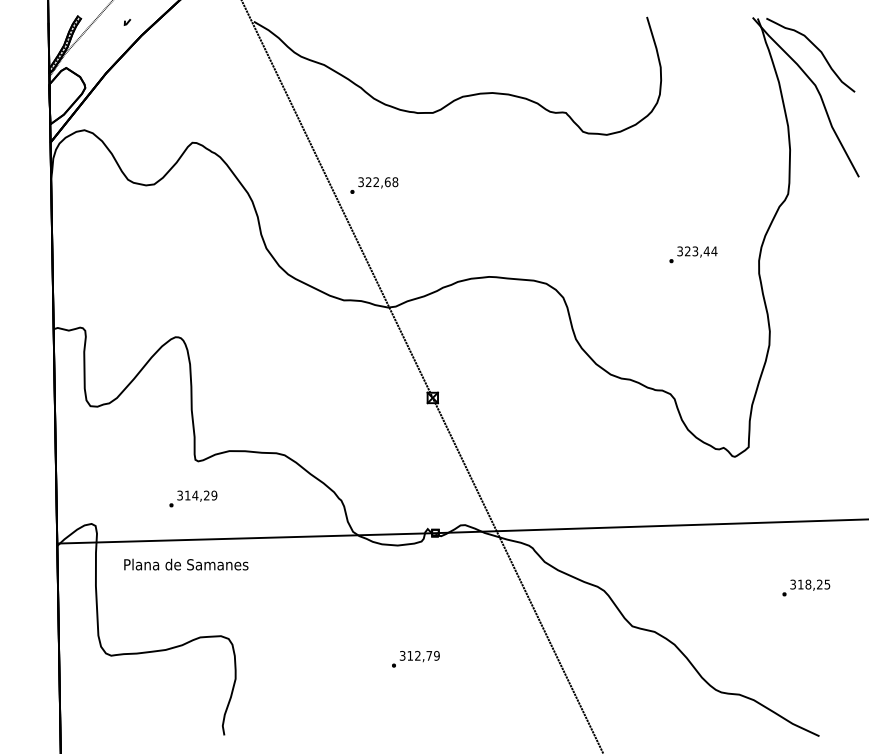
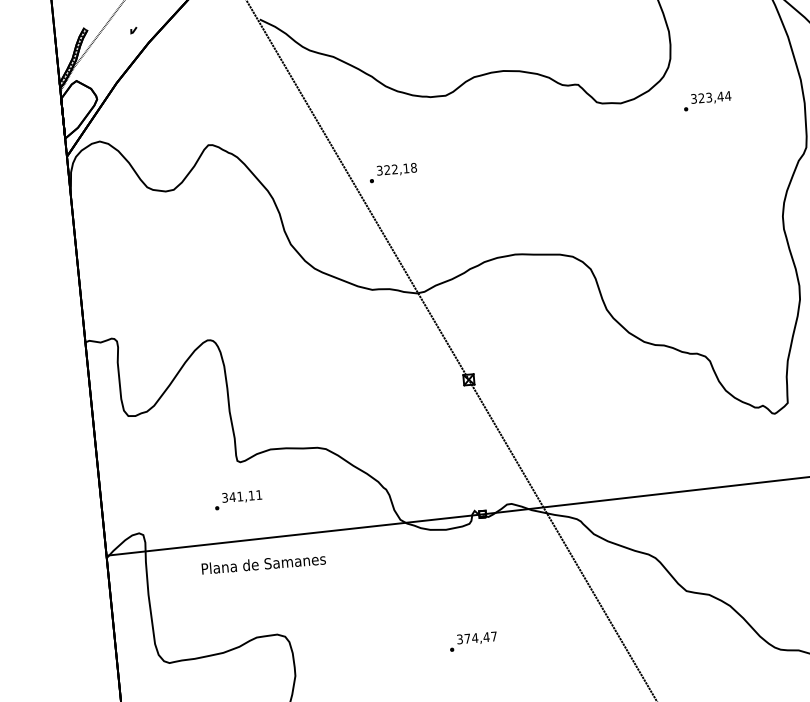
text: (387, 182) -> (406, 168), 322,68 -> 322,18
text: (693, 254) -> (707, 100), moved
text: (200, 495) -> (245, 496), 314,29 -> 341,11
text: (186, 564) -> (263, 563), moved
text: (423, 655) -> (480, 637), 312,79 -> 374,47

